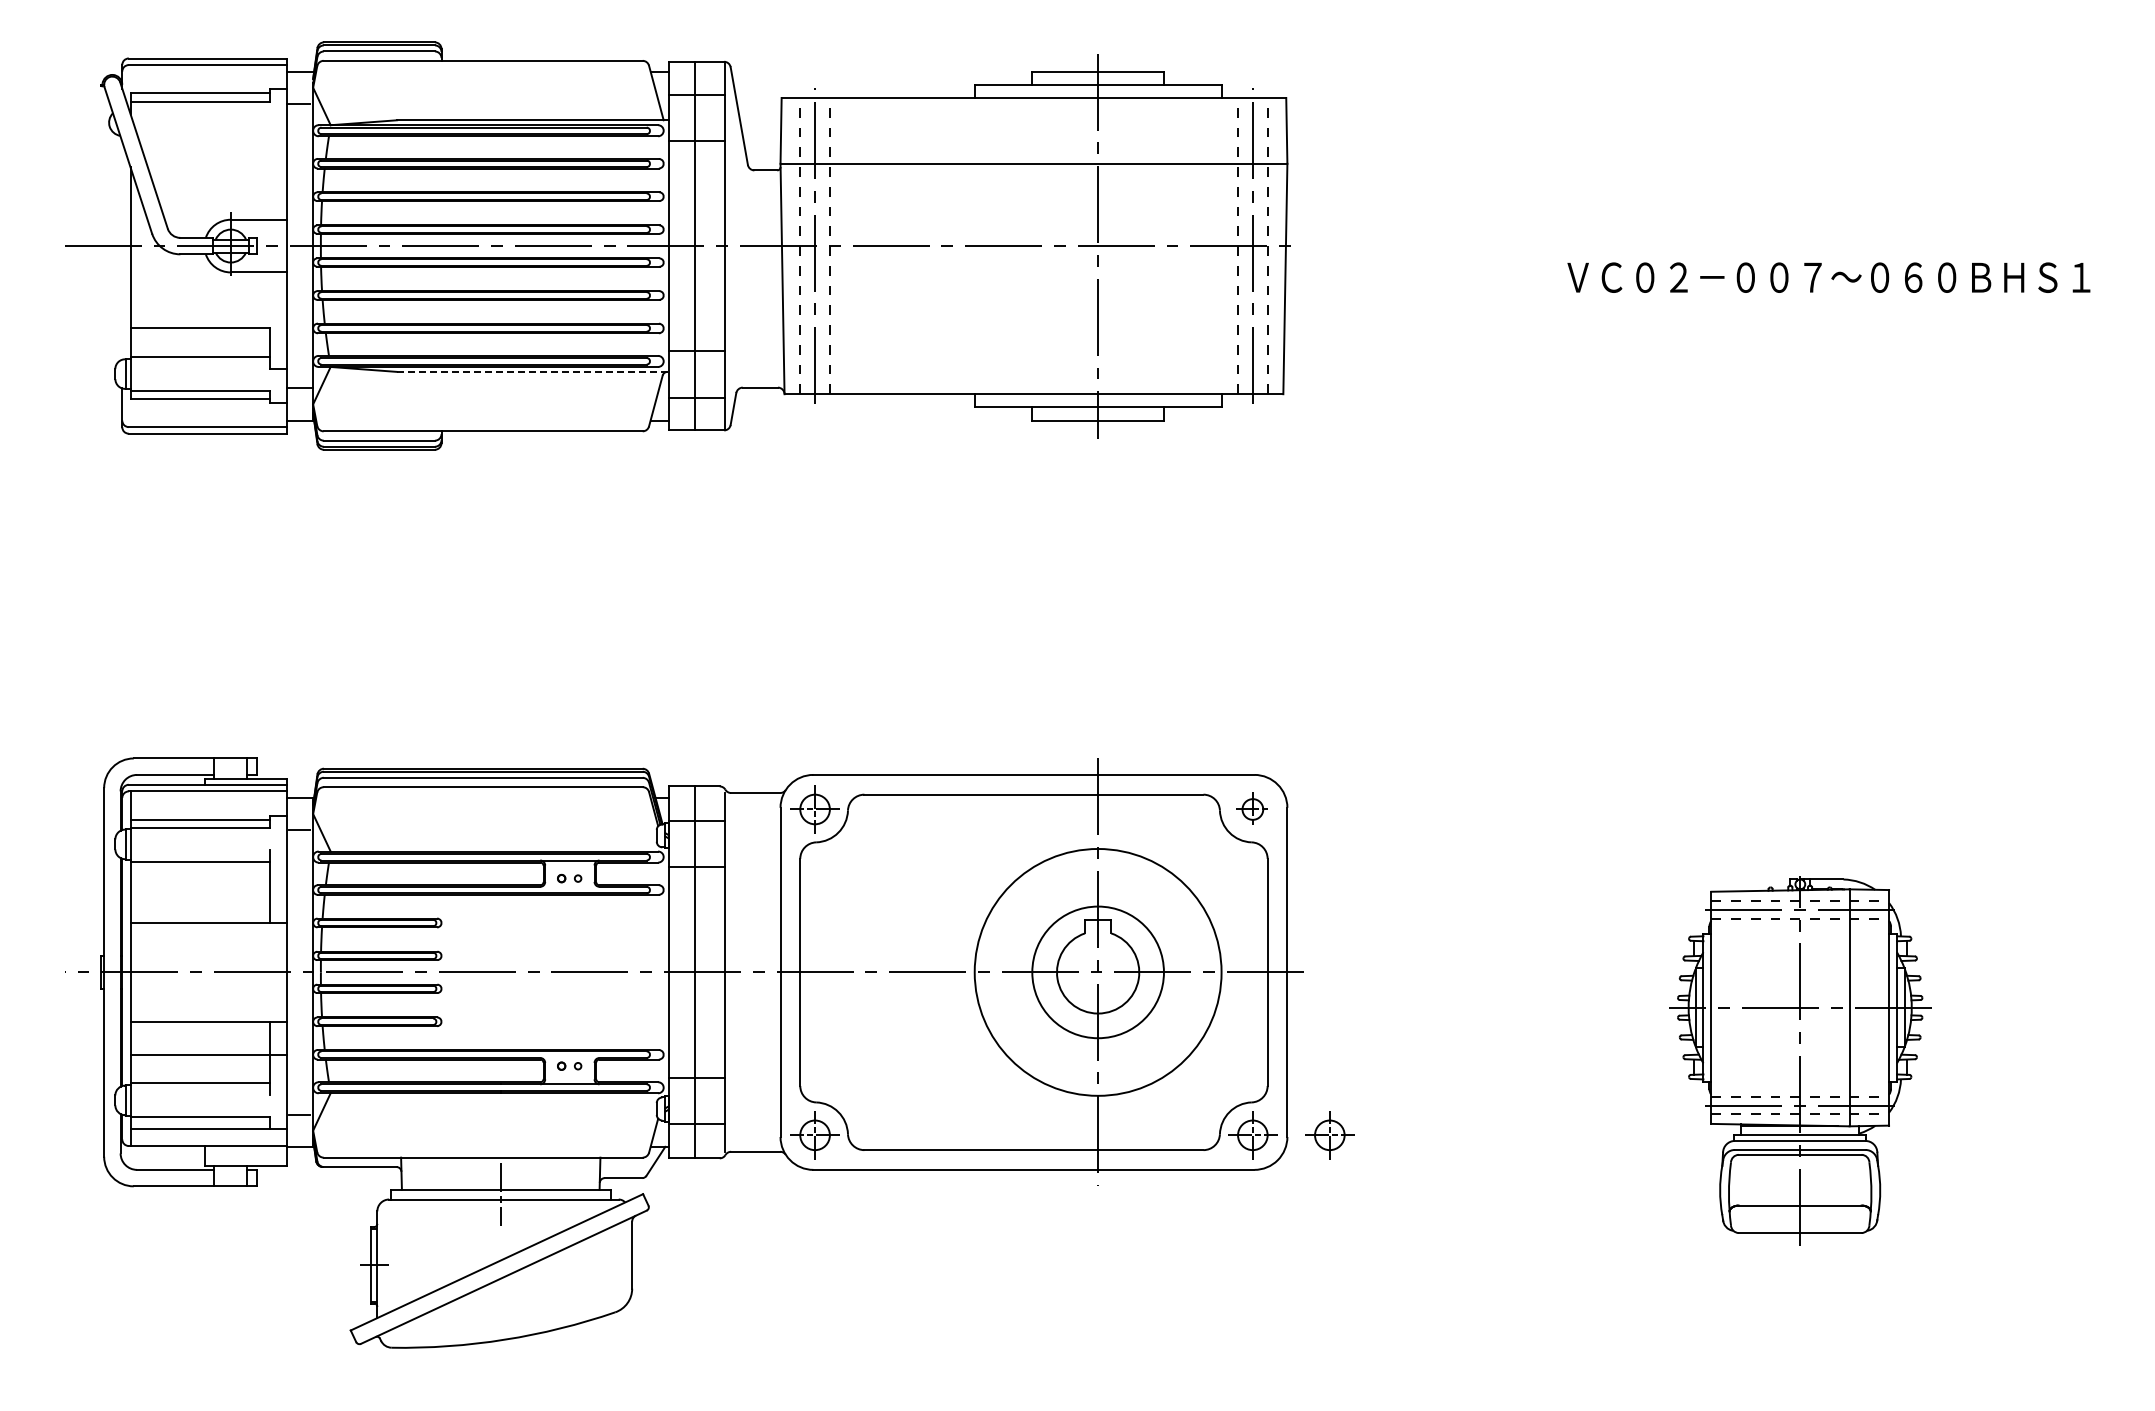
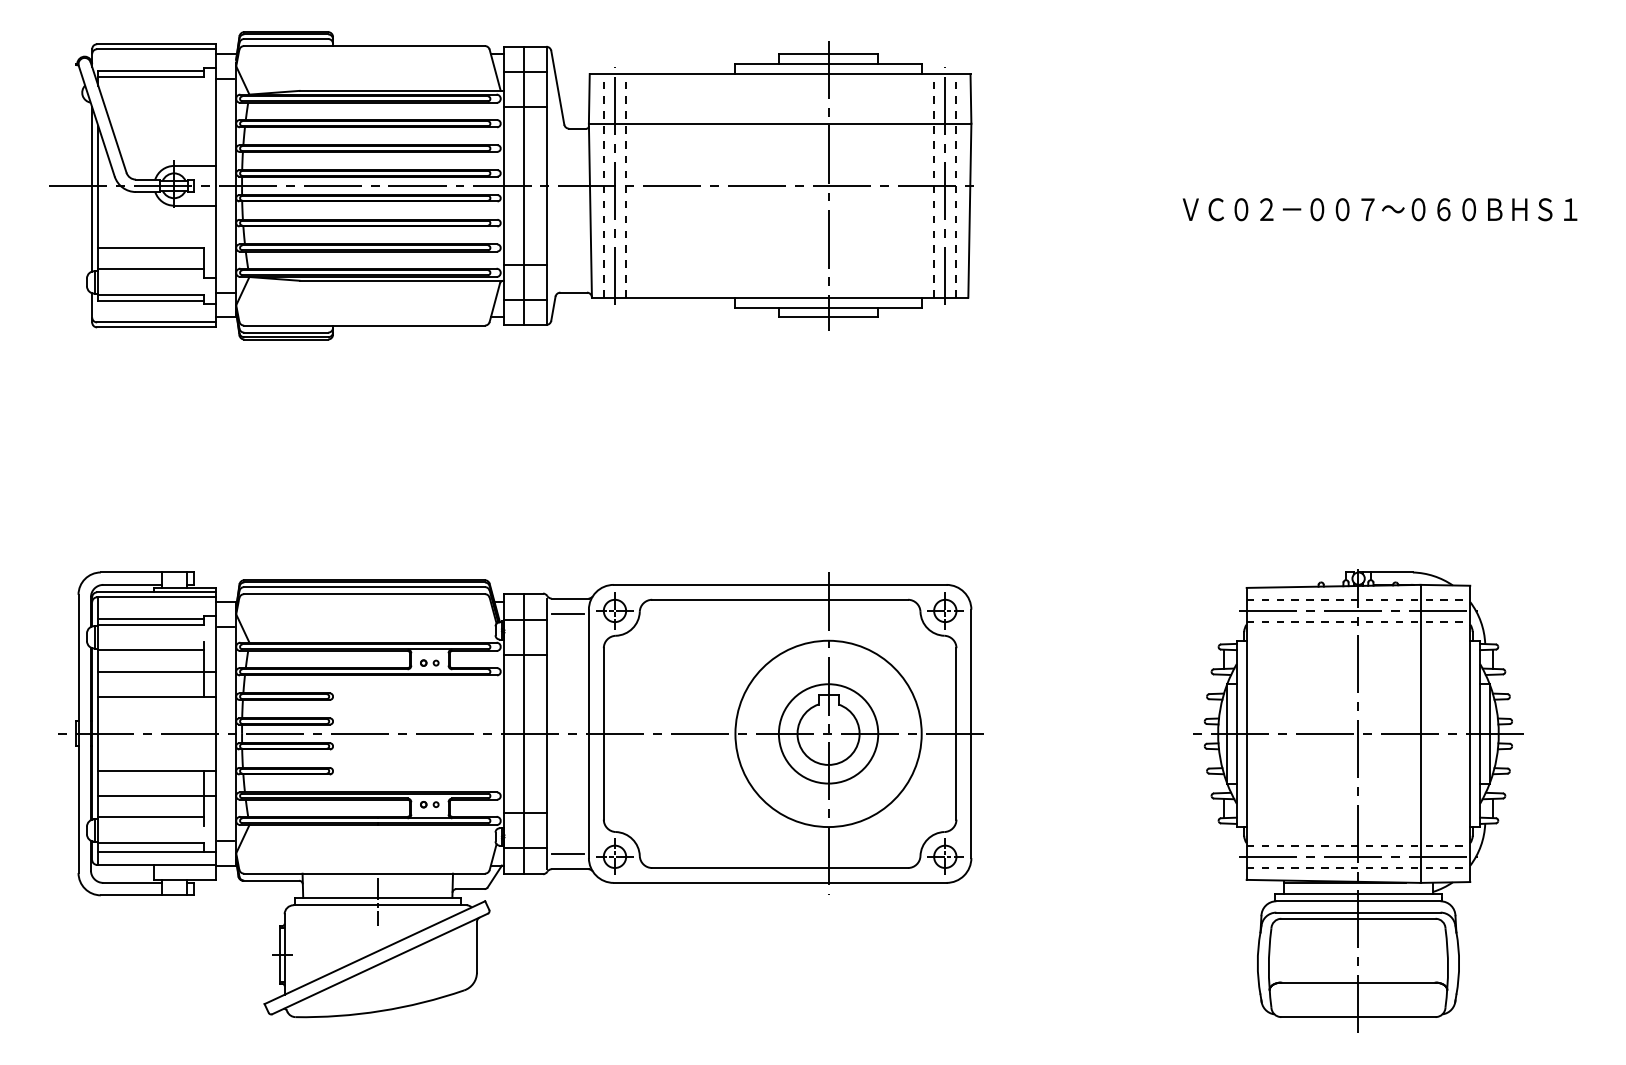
line: (122, 250) -> (92, 189), added
line: (532, 371) -> (401, 280), dashed -> solid
part: (1252, 809) -> (945, 610), size x1.43
line: (752, 813) -> (567, 613), added
line: (208, 890) -> (157, 672), added
part: (1799, 1060) -> (1357, 800), size x1.67
line: (752, 1131) -> (567, 853), added
part: (1329, 1135) -> (1003, 856), removed

